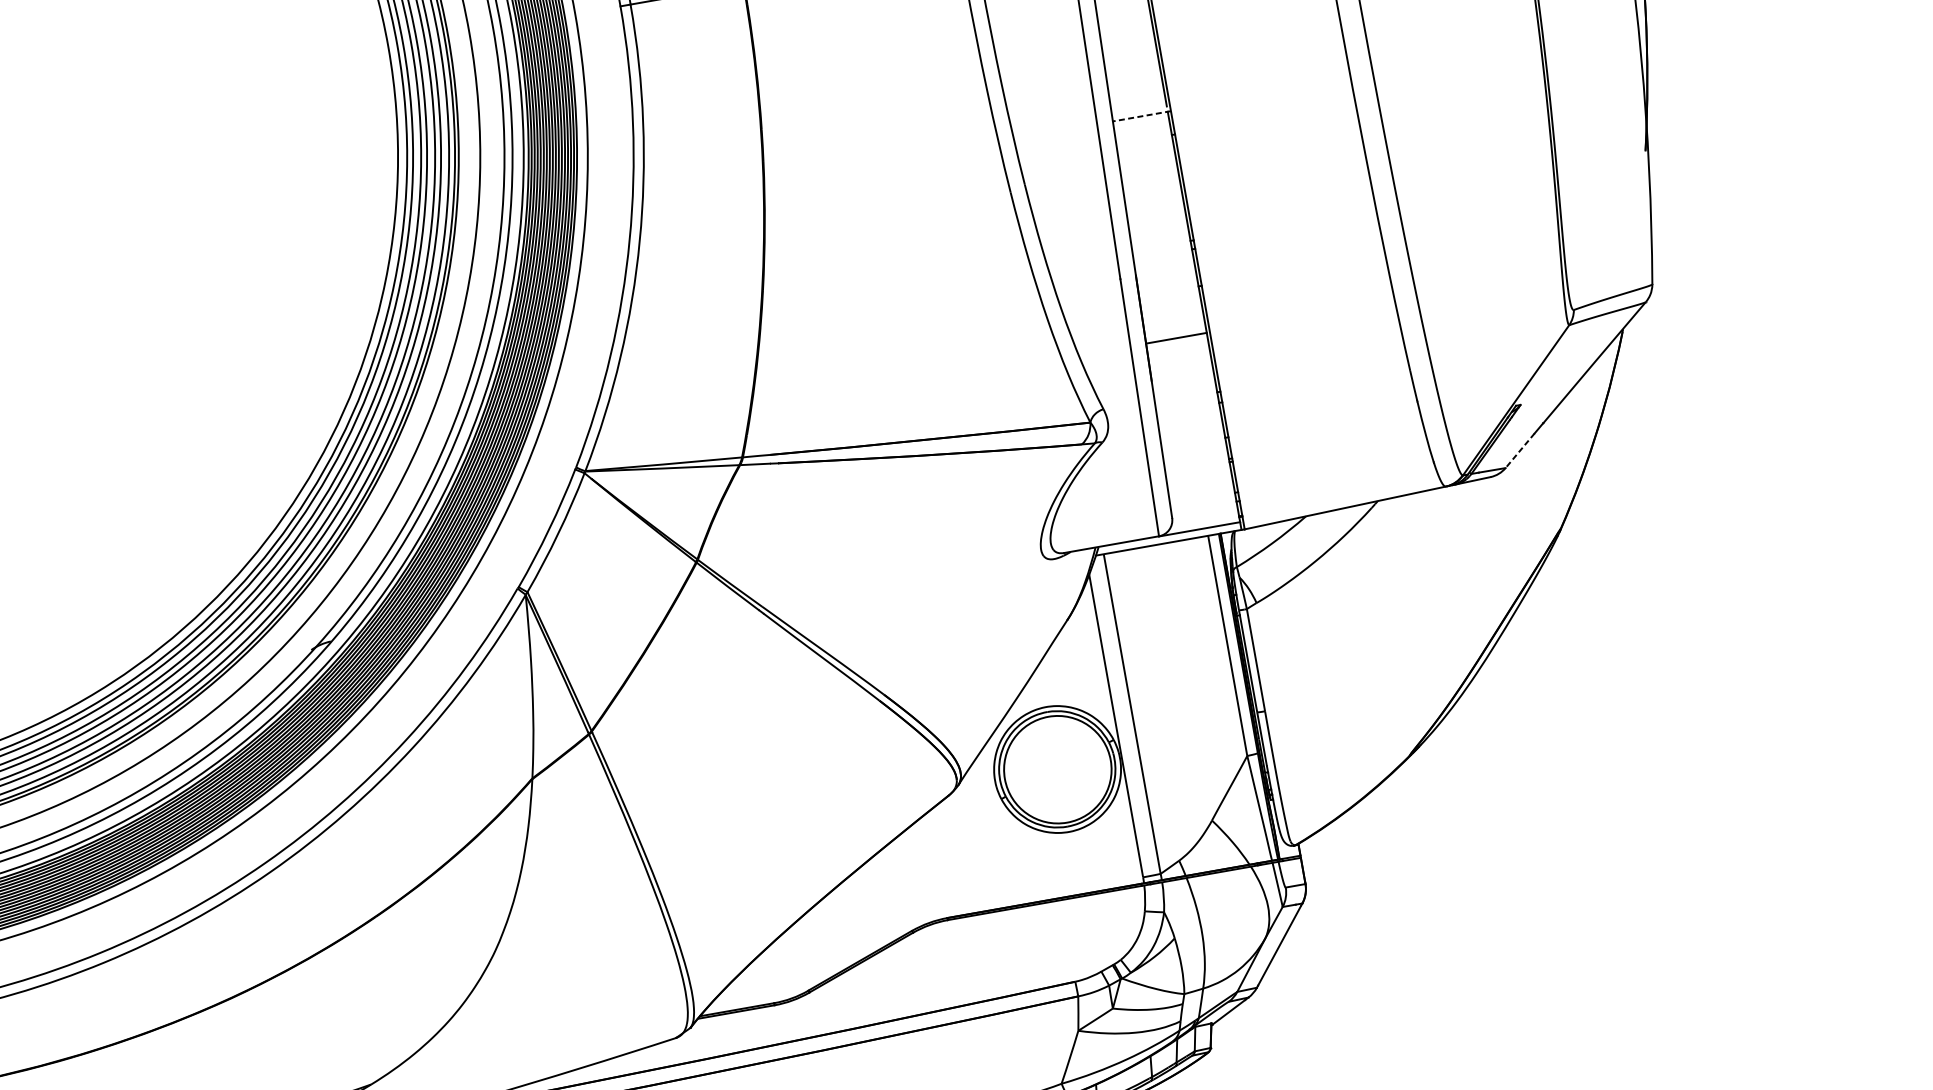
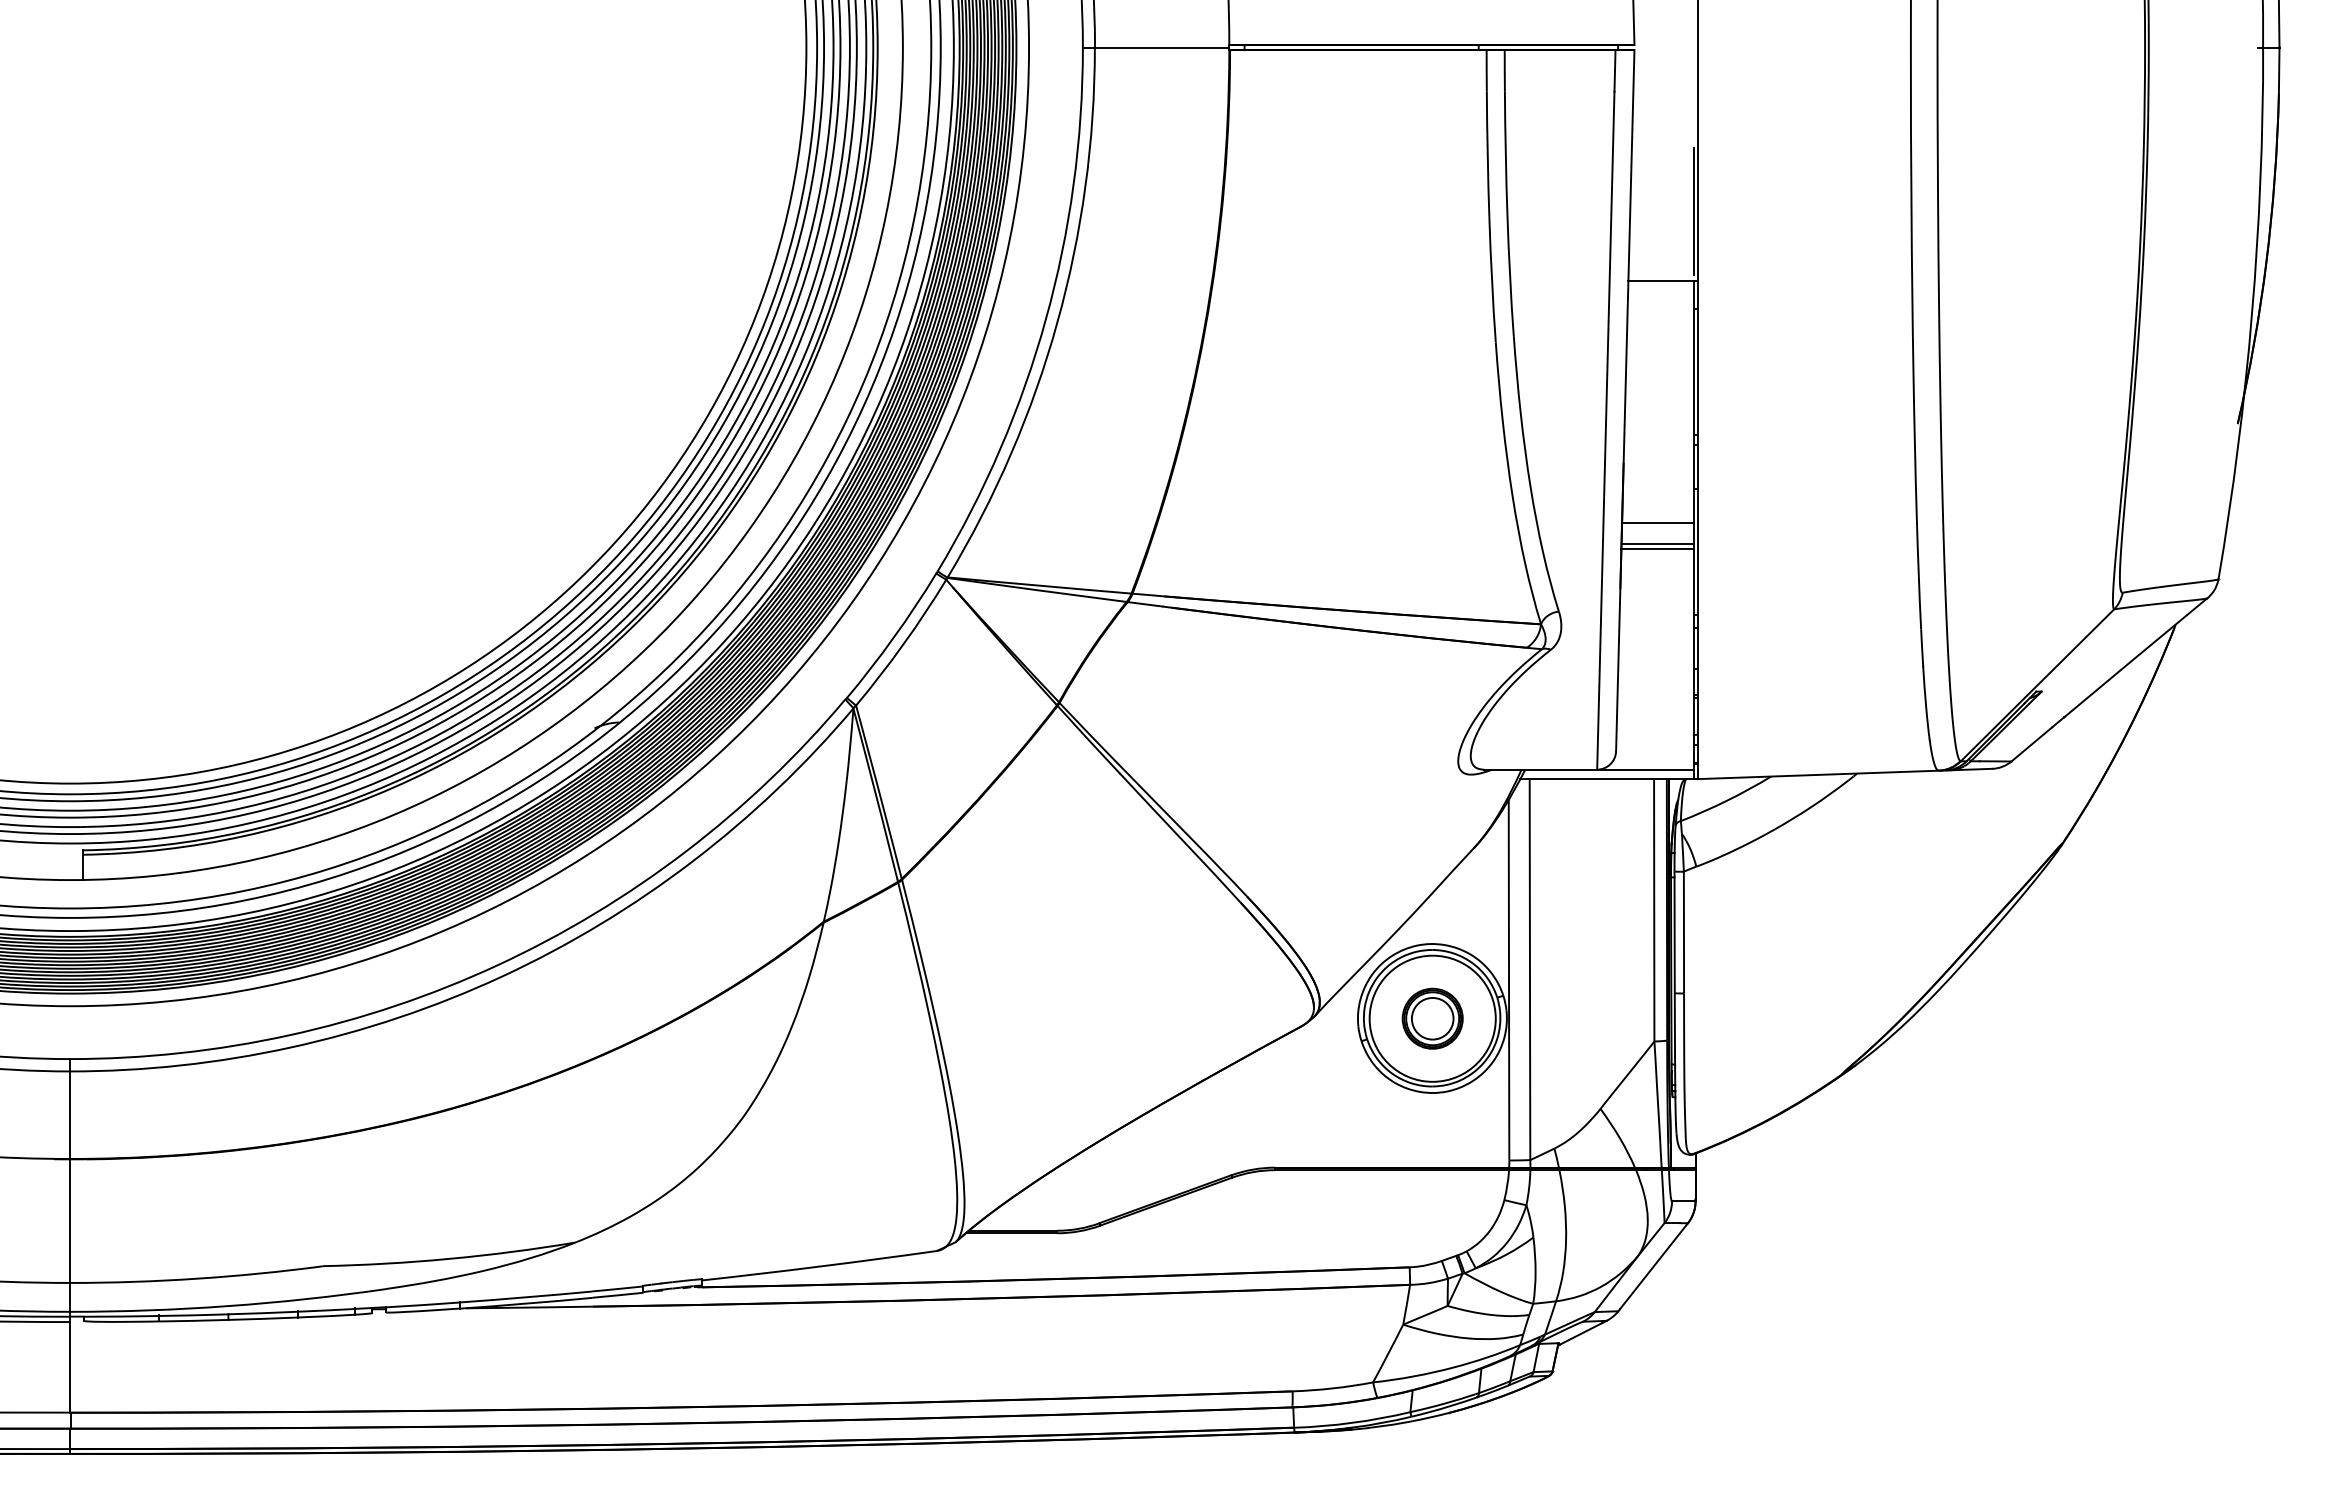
line: (1142, 115) -> (1663, 280), dashed -> solid
line: (1173, 319) -> (1657, 522), added
line: (1176, 341) -> (1657, 548), added
line: (1519, 450) -> (2031, 744), dashed -> solid
part: (1057, 769) -> (1432, 1018), added

